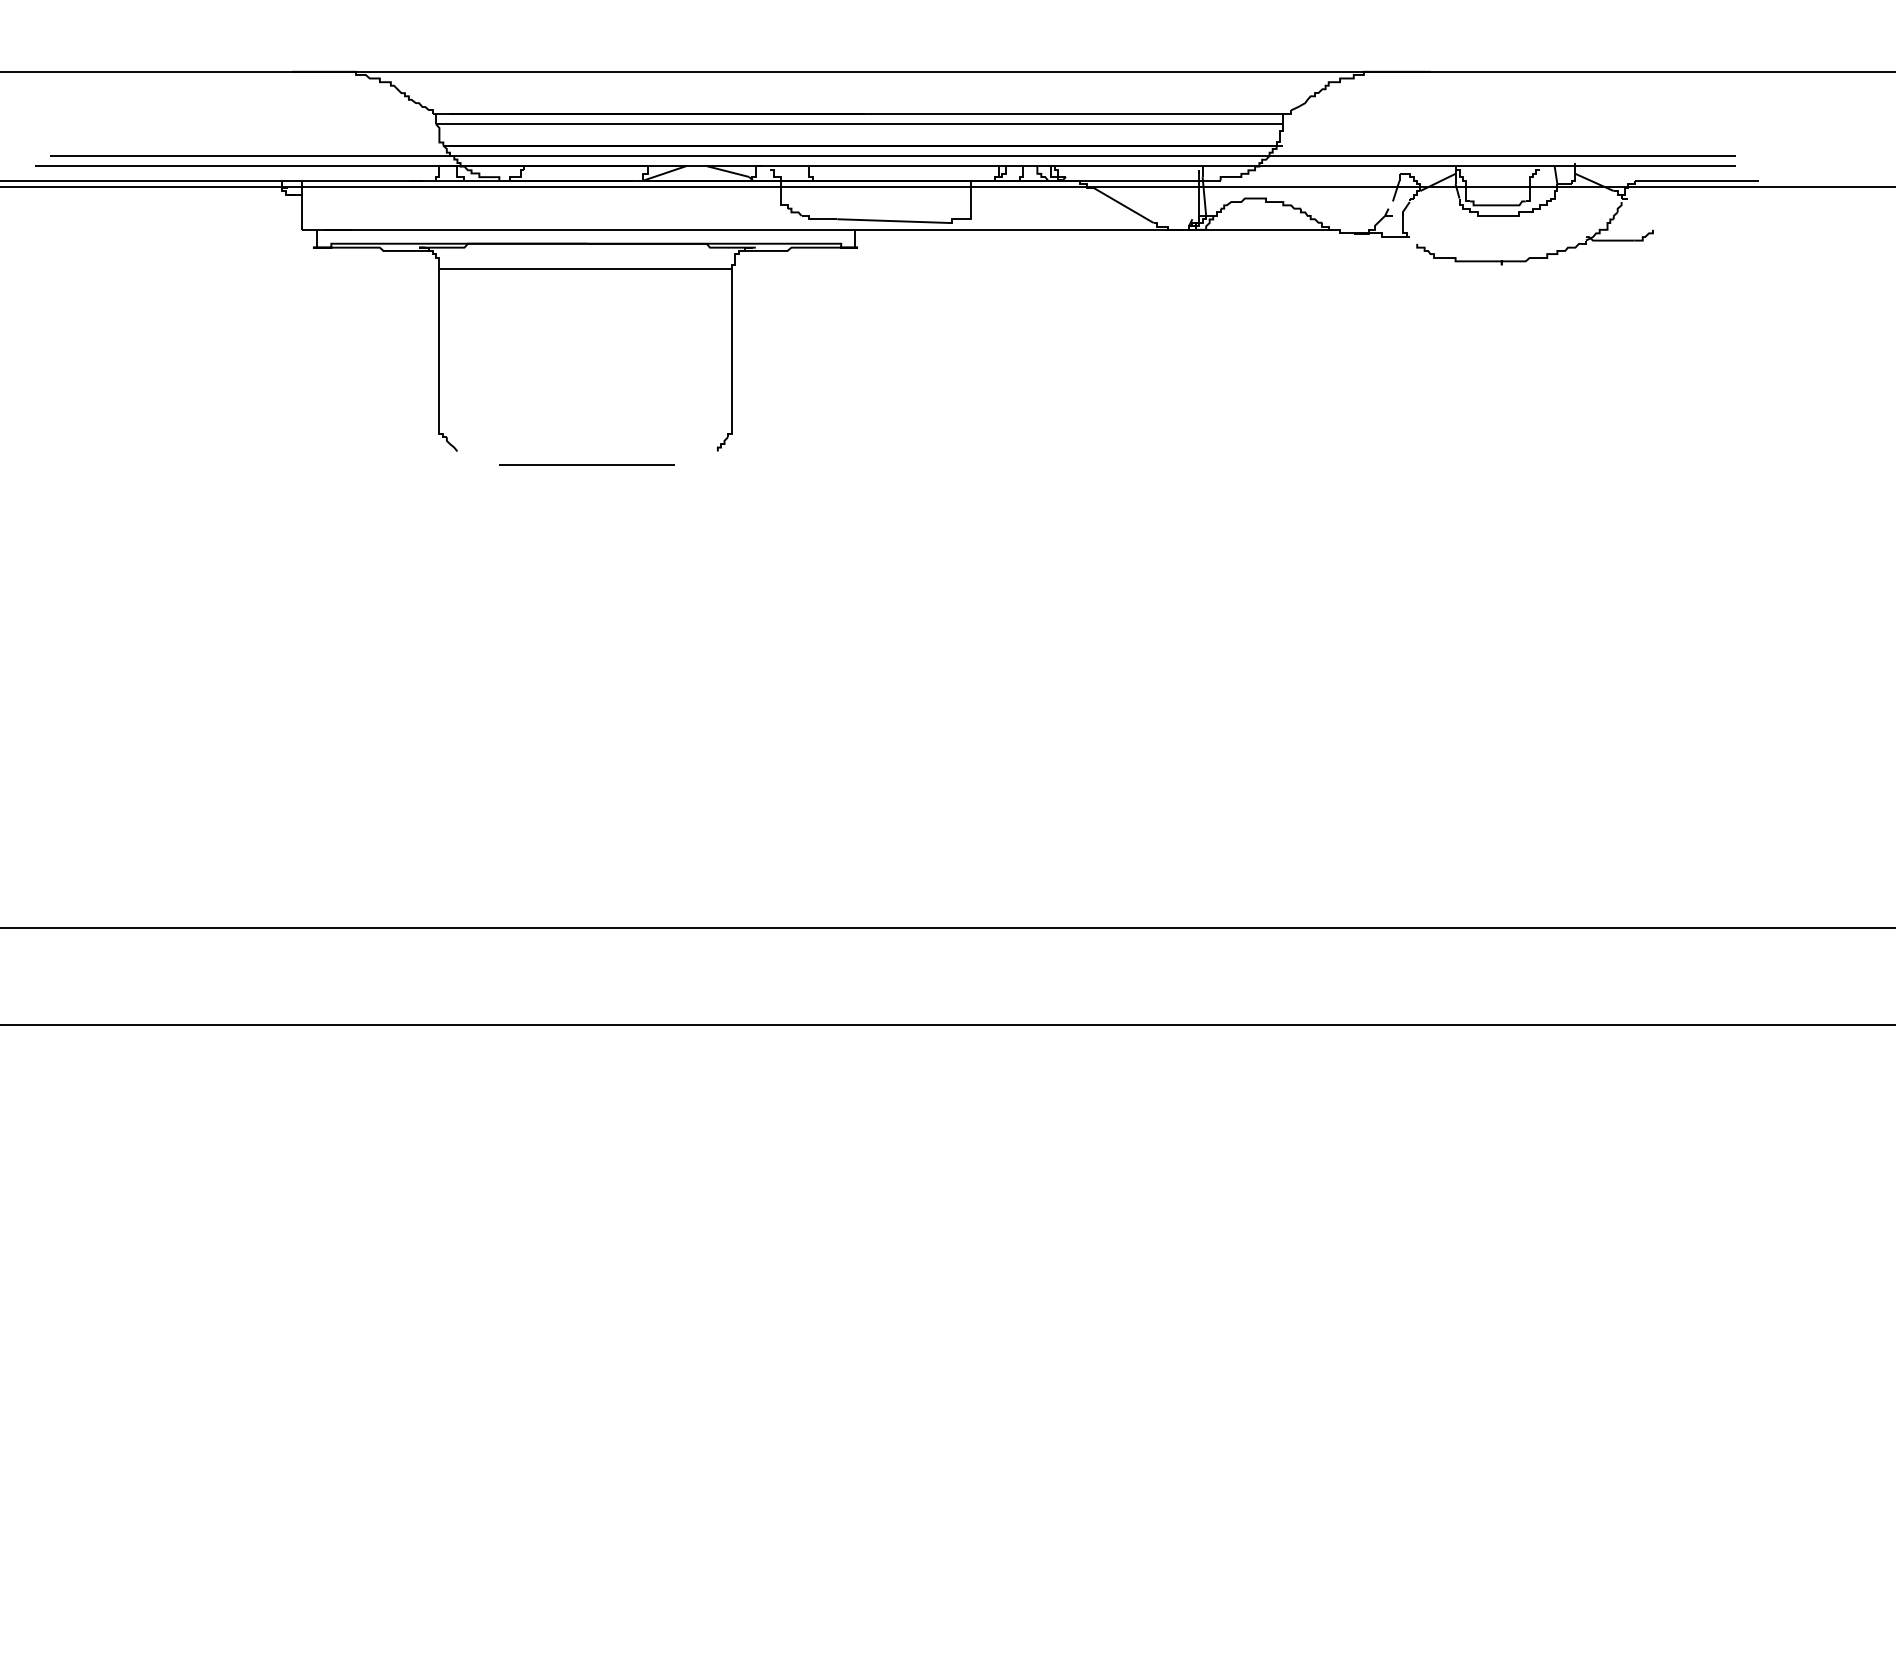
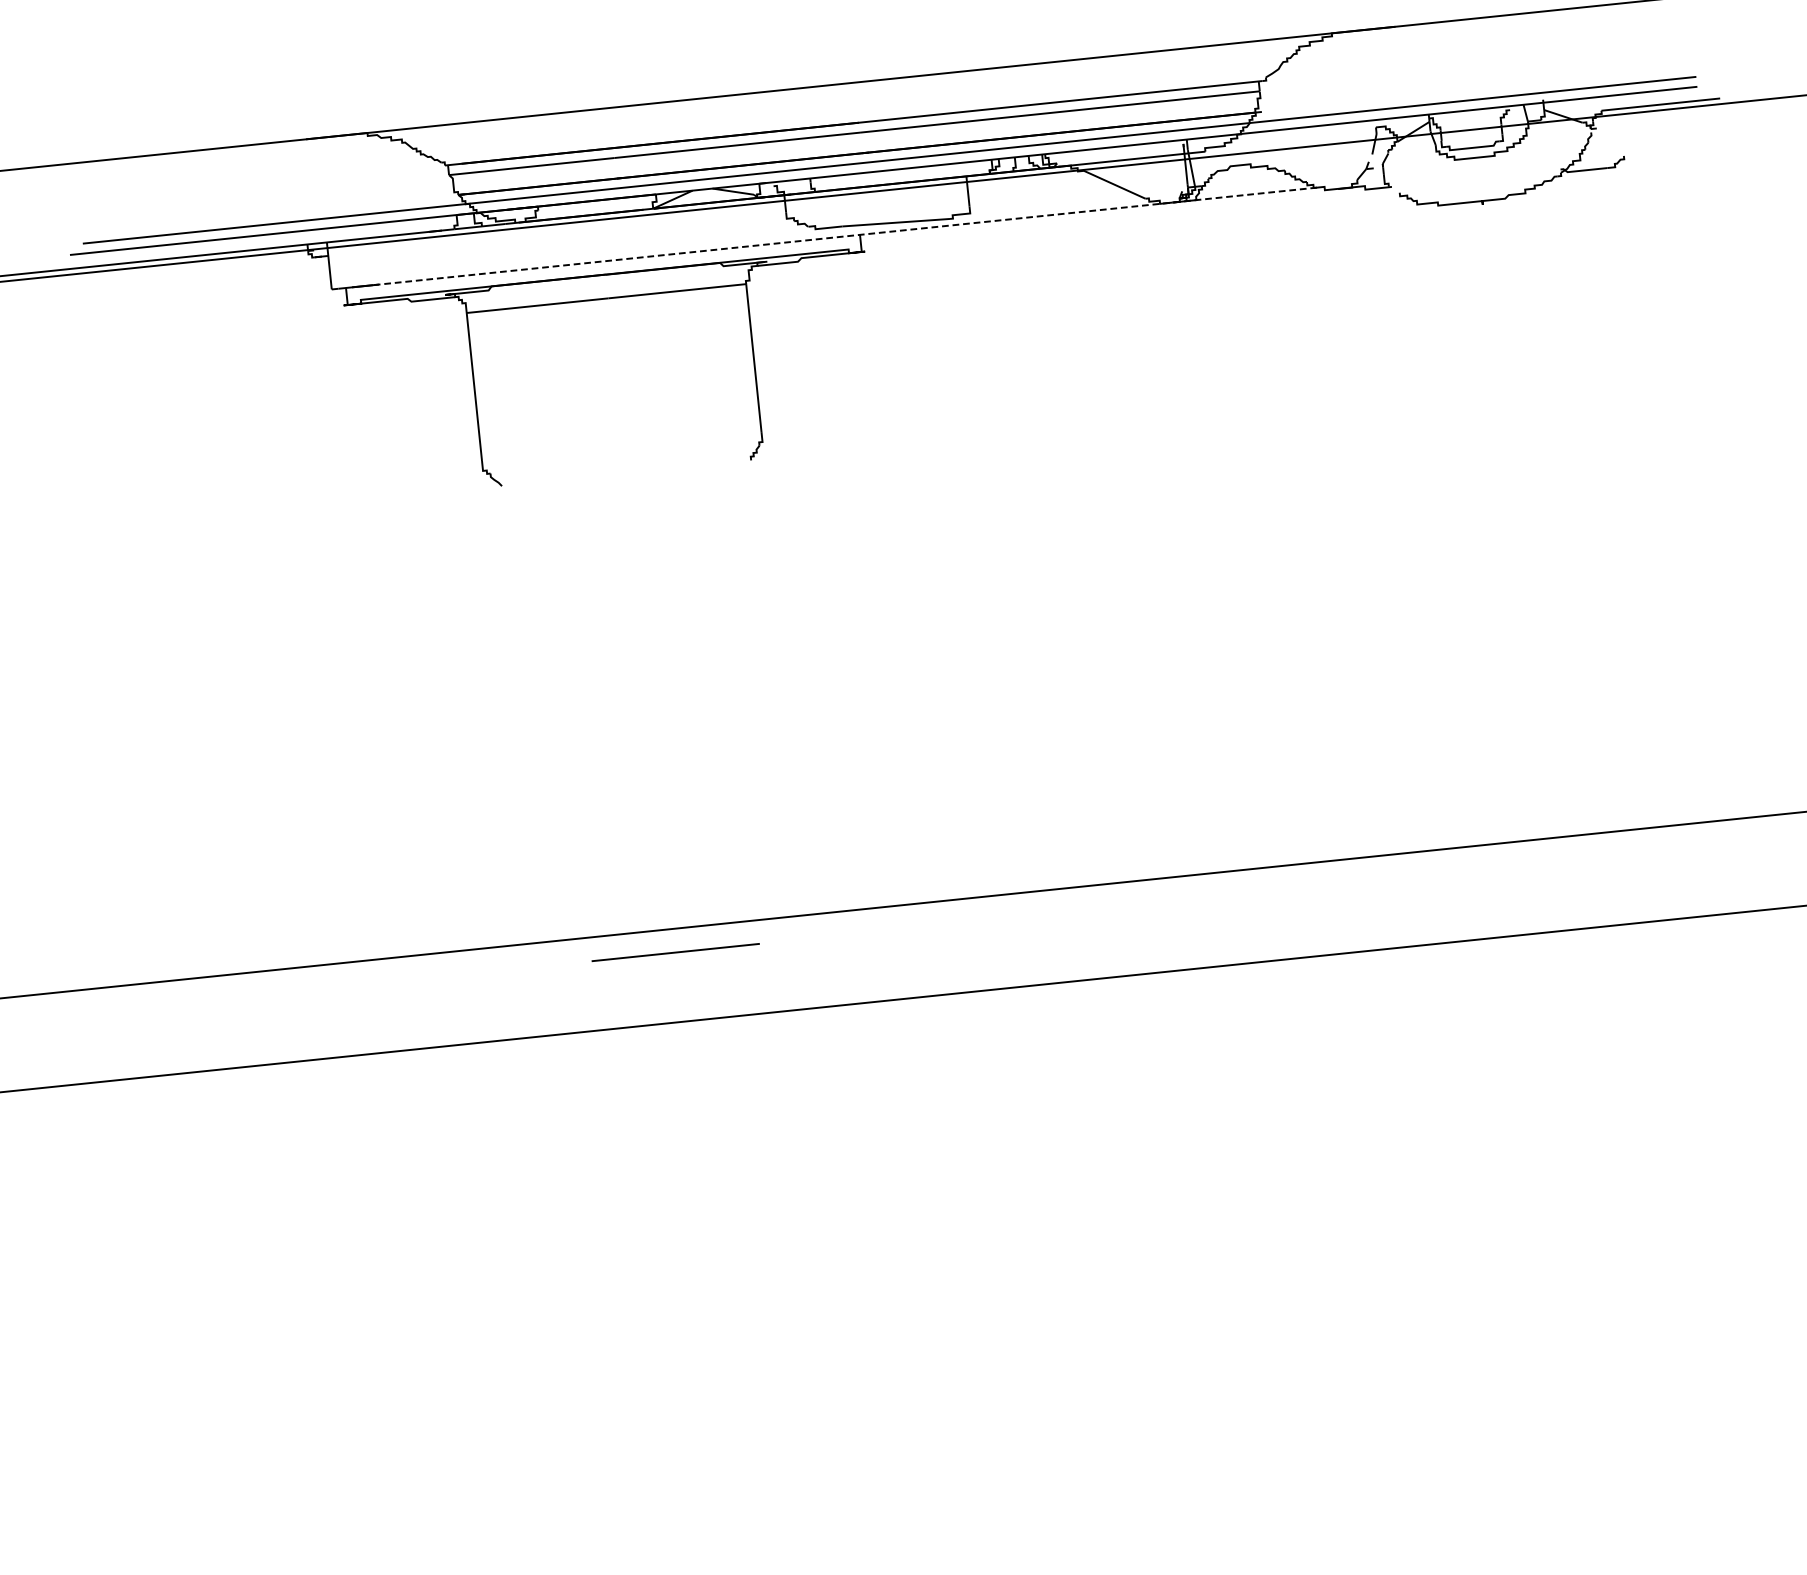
line: (838, 229) -> (844, 236), solid -> dashed
line: (586, 464) -> (674, 951), moved

